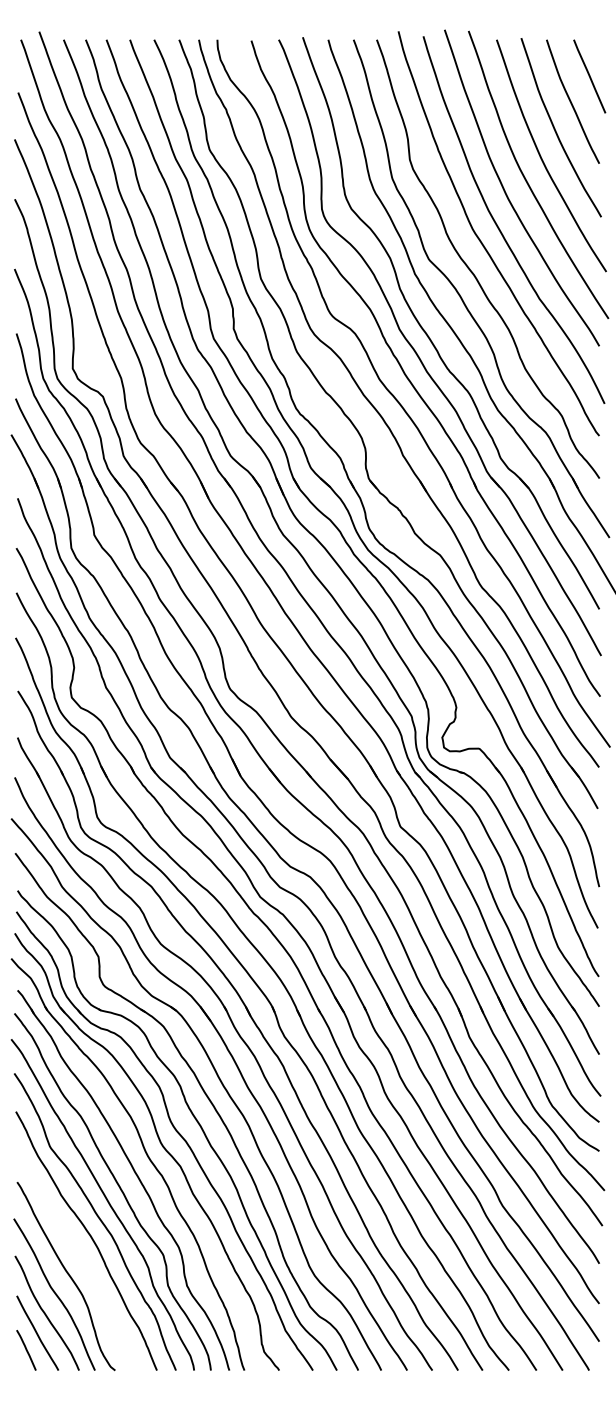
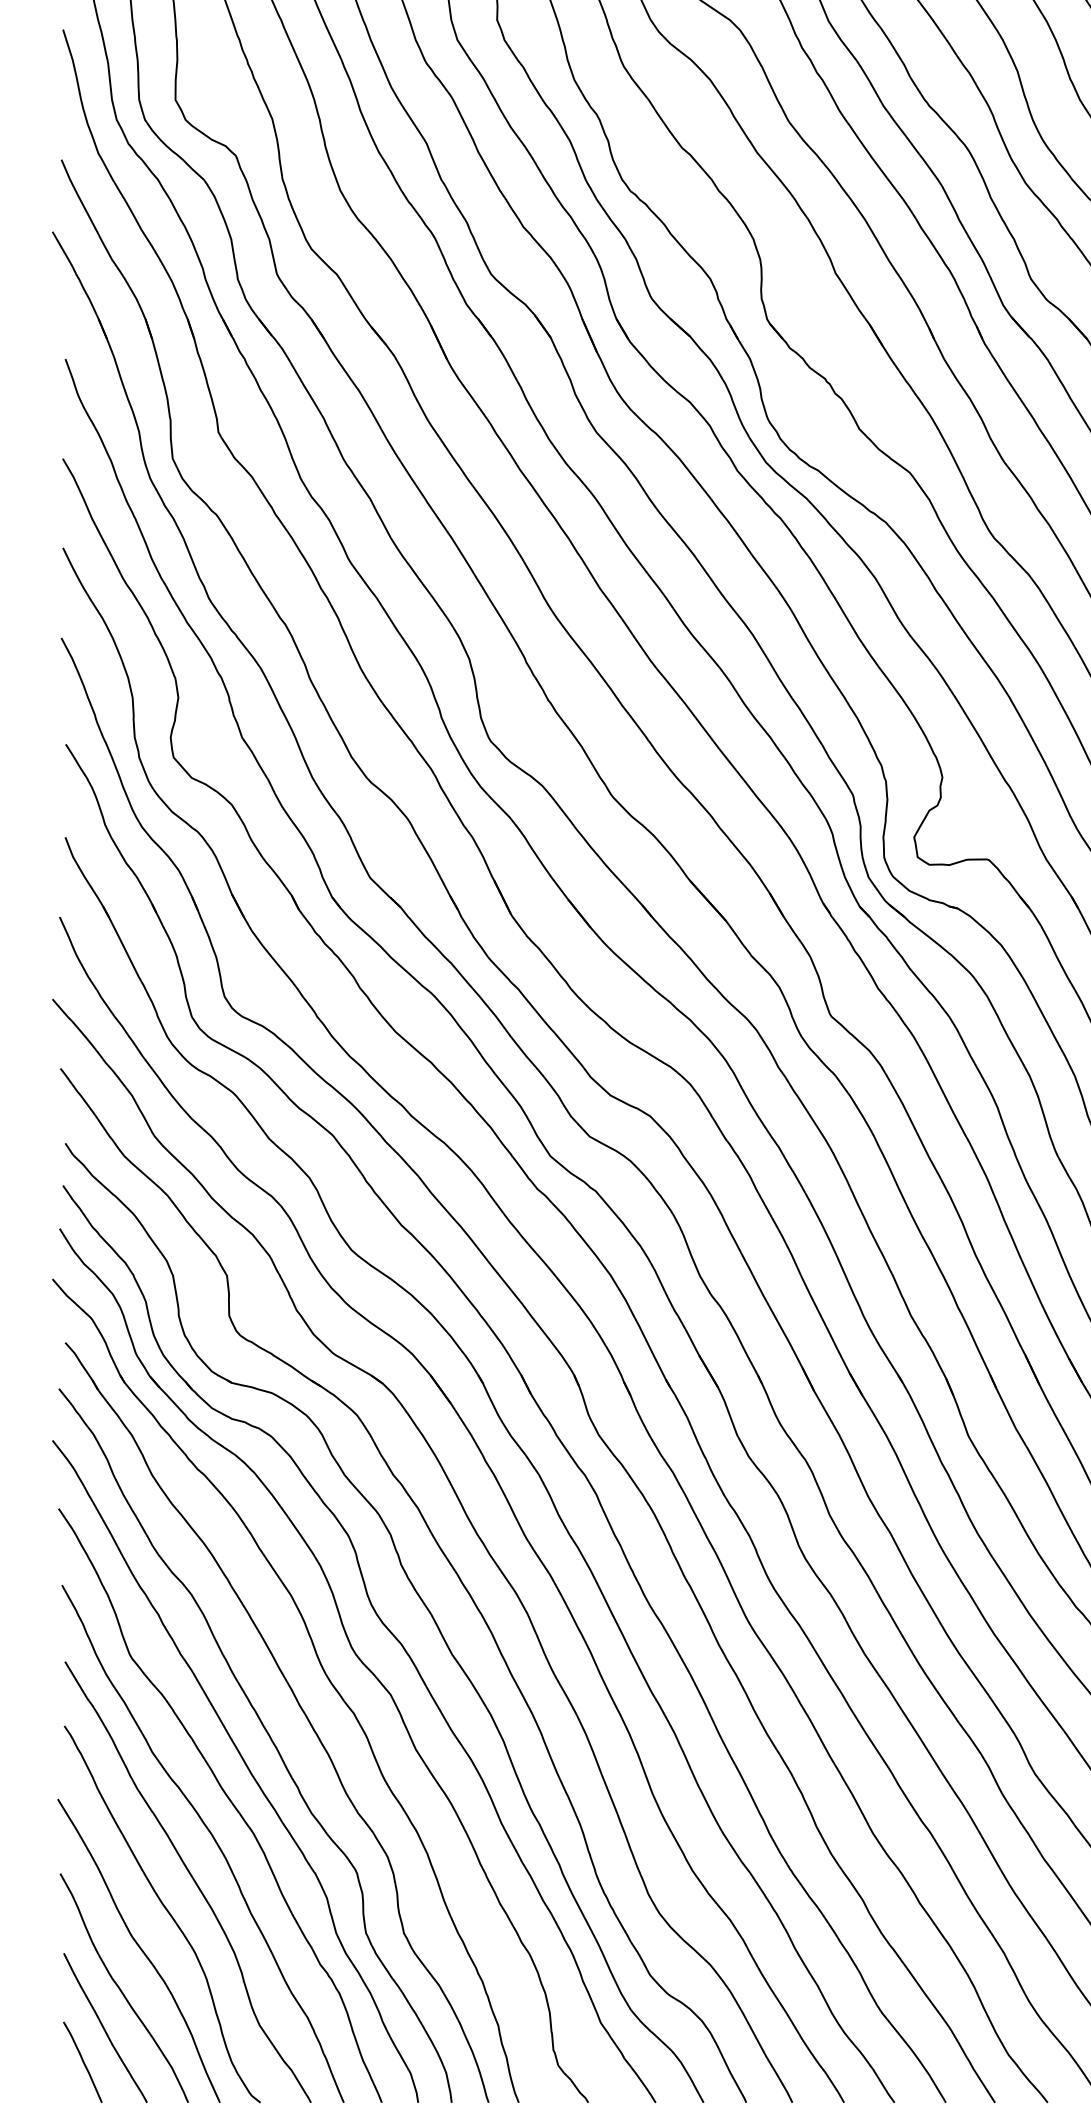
curve: (80, 1258) -> (190, 1878), added

